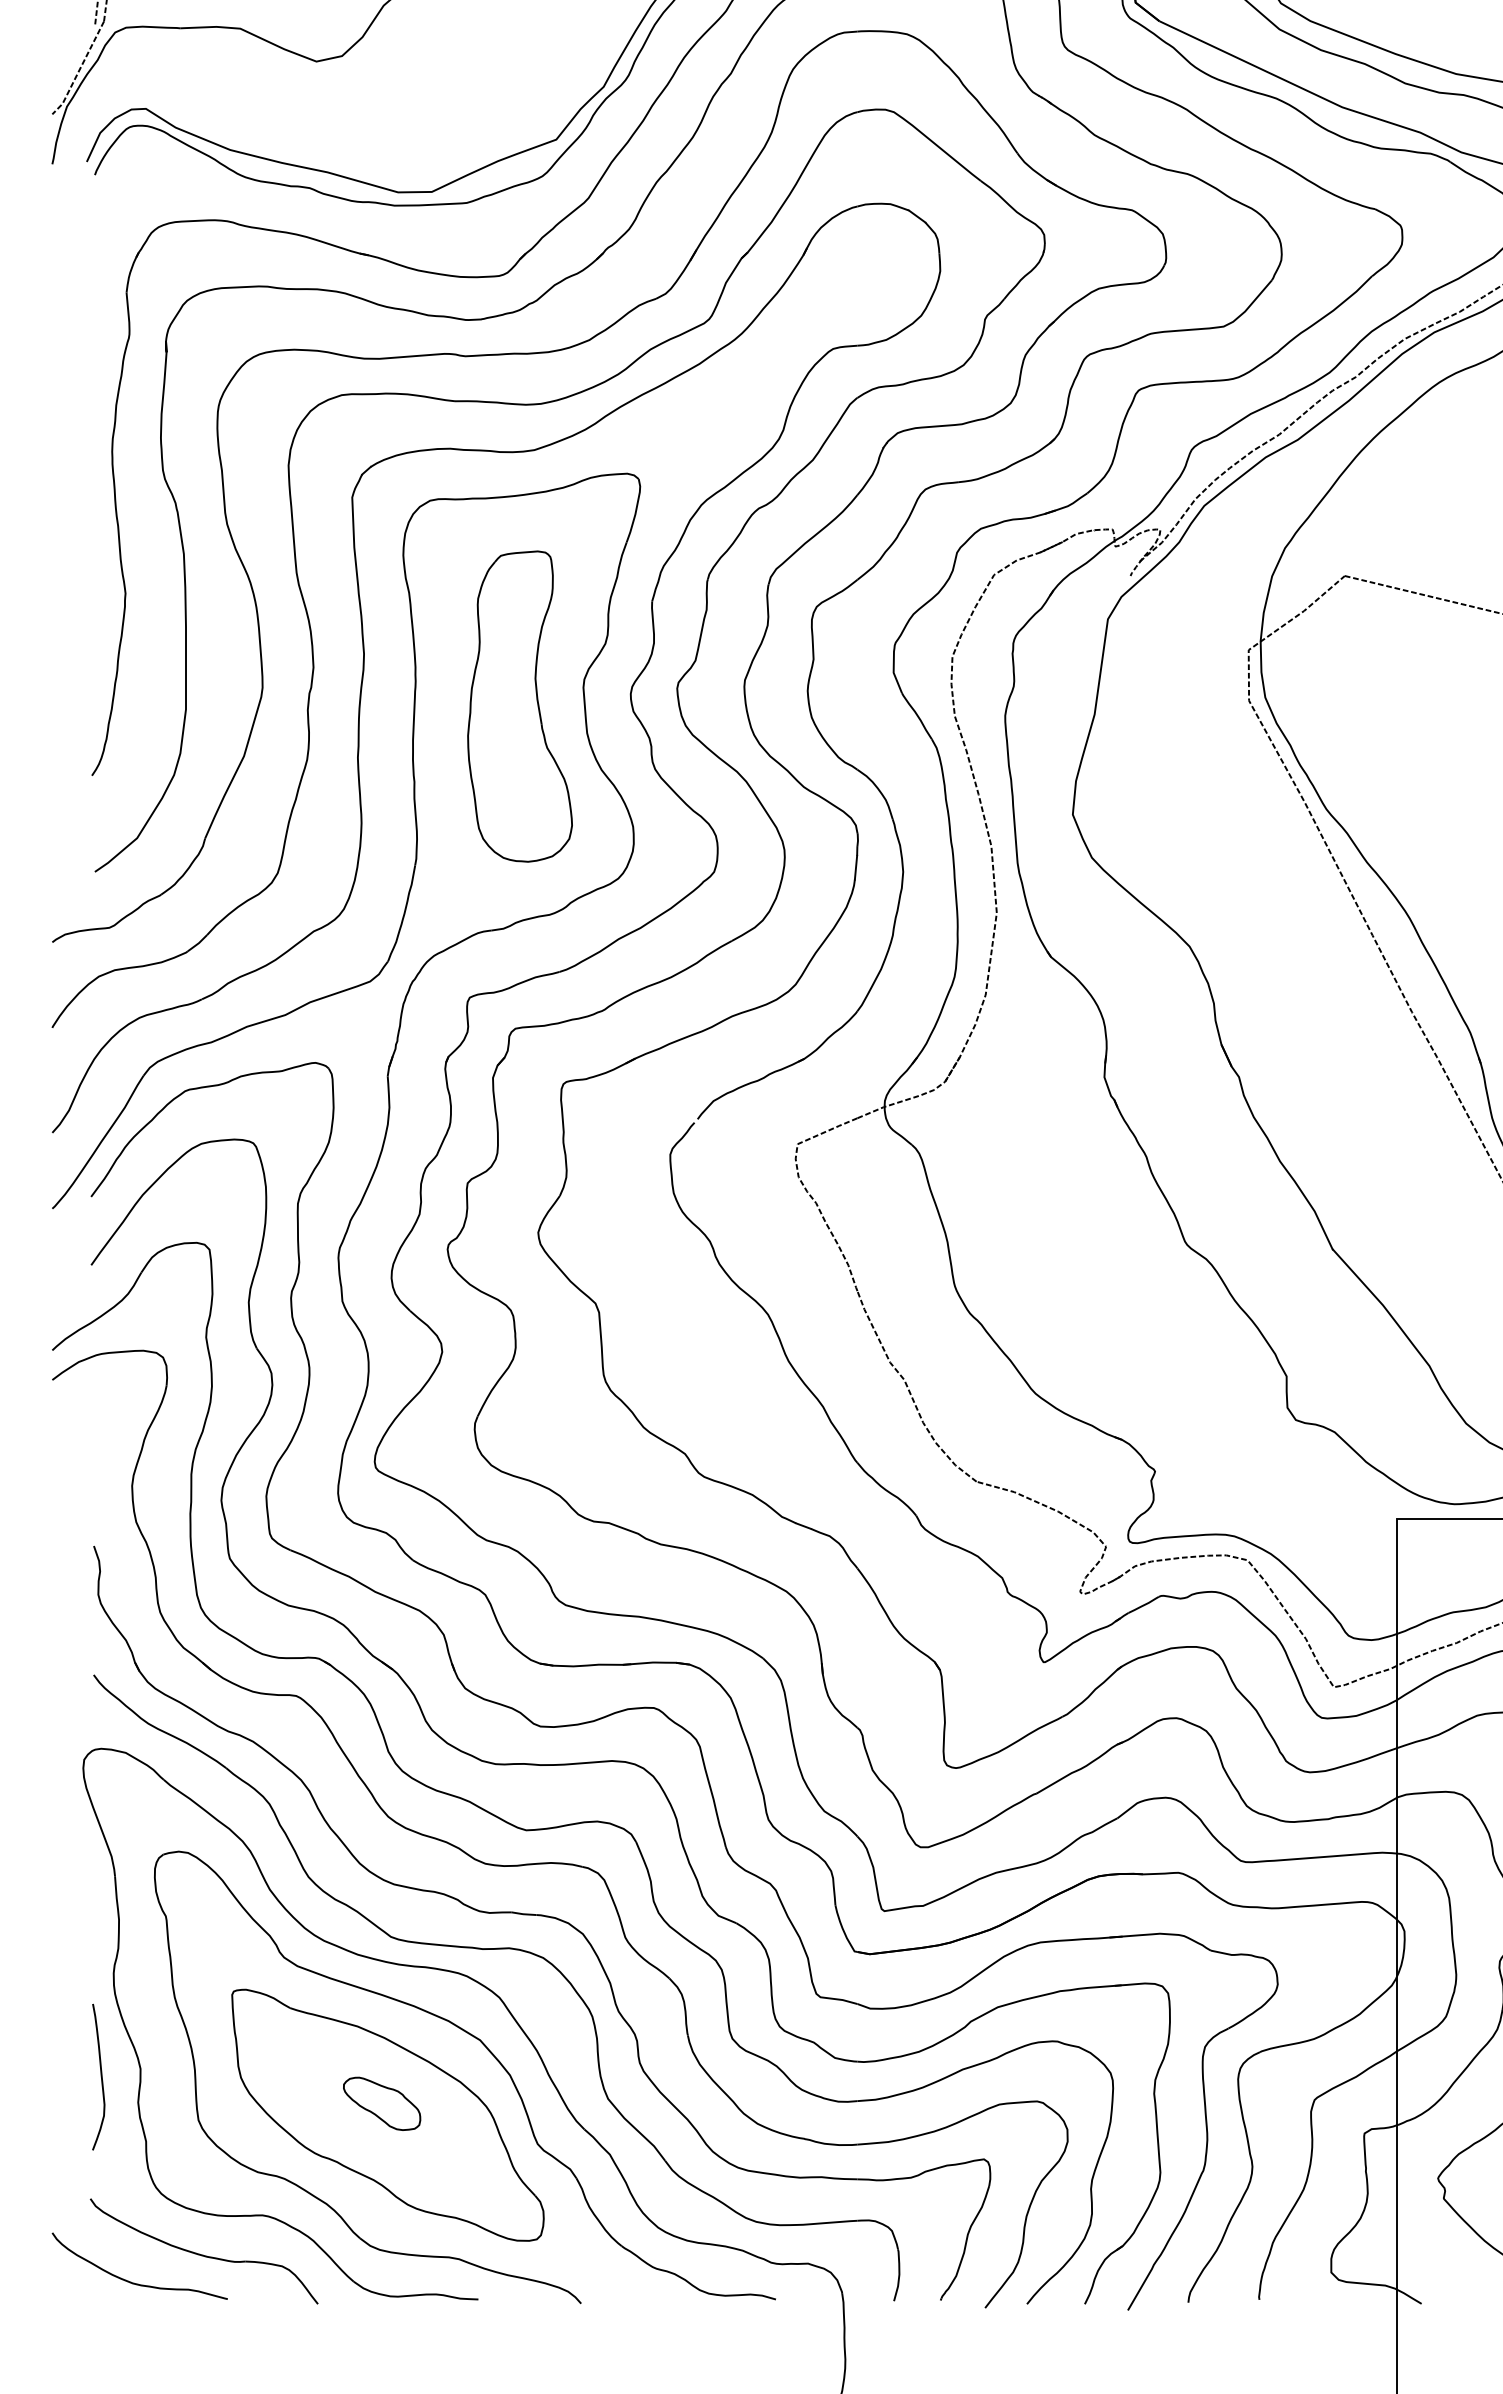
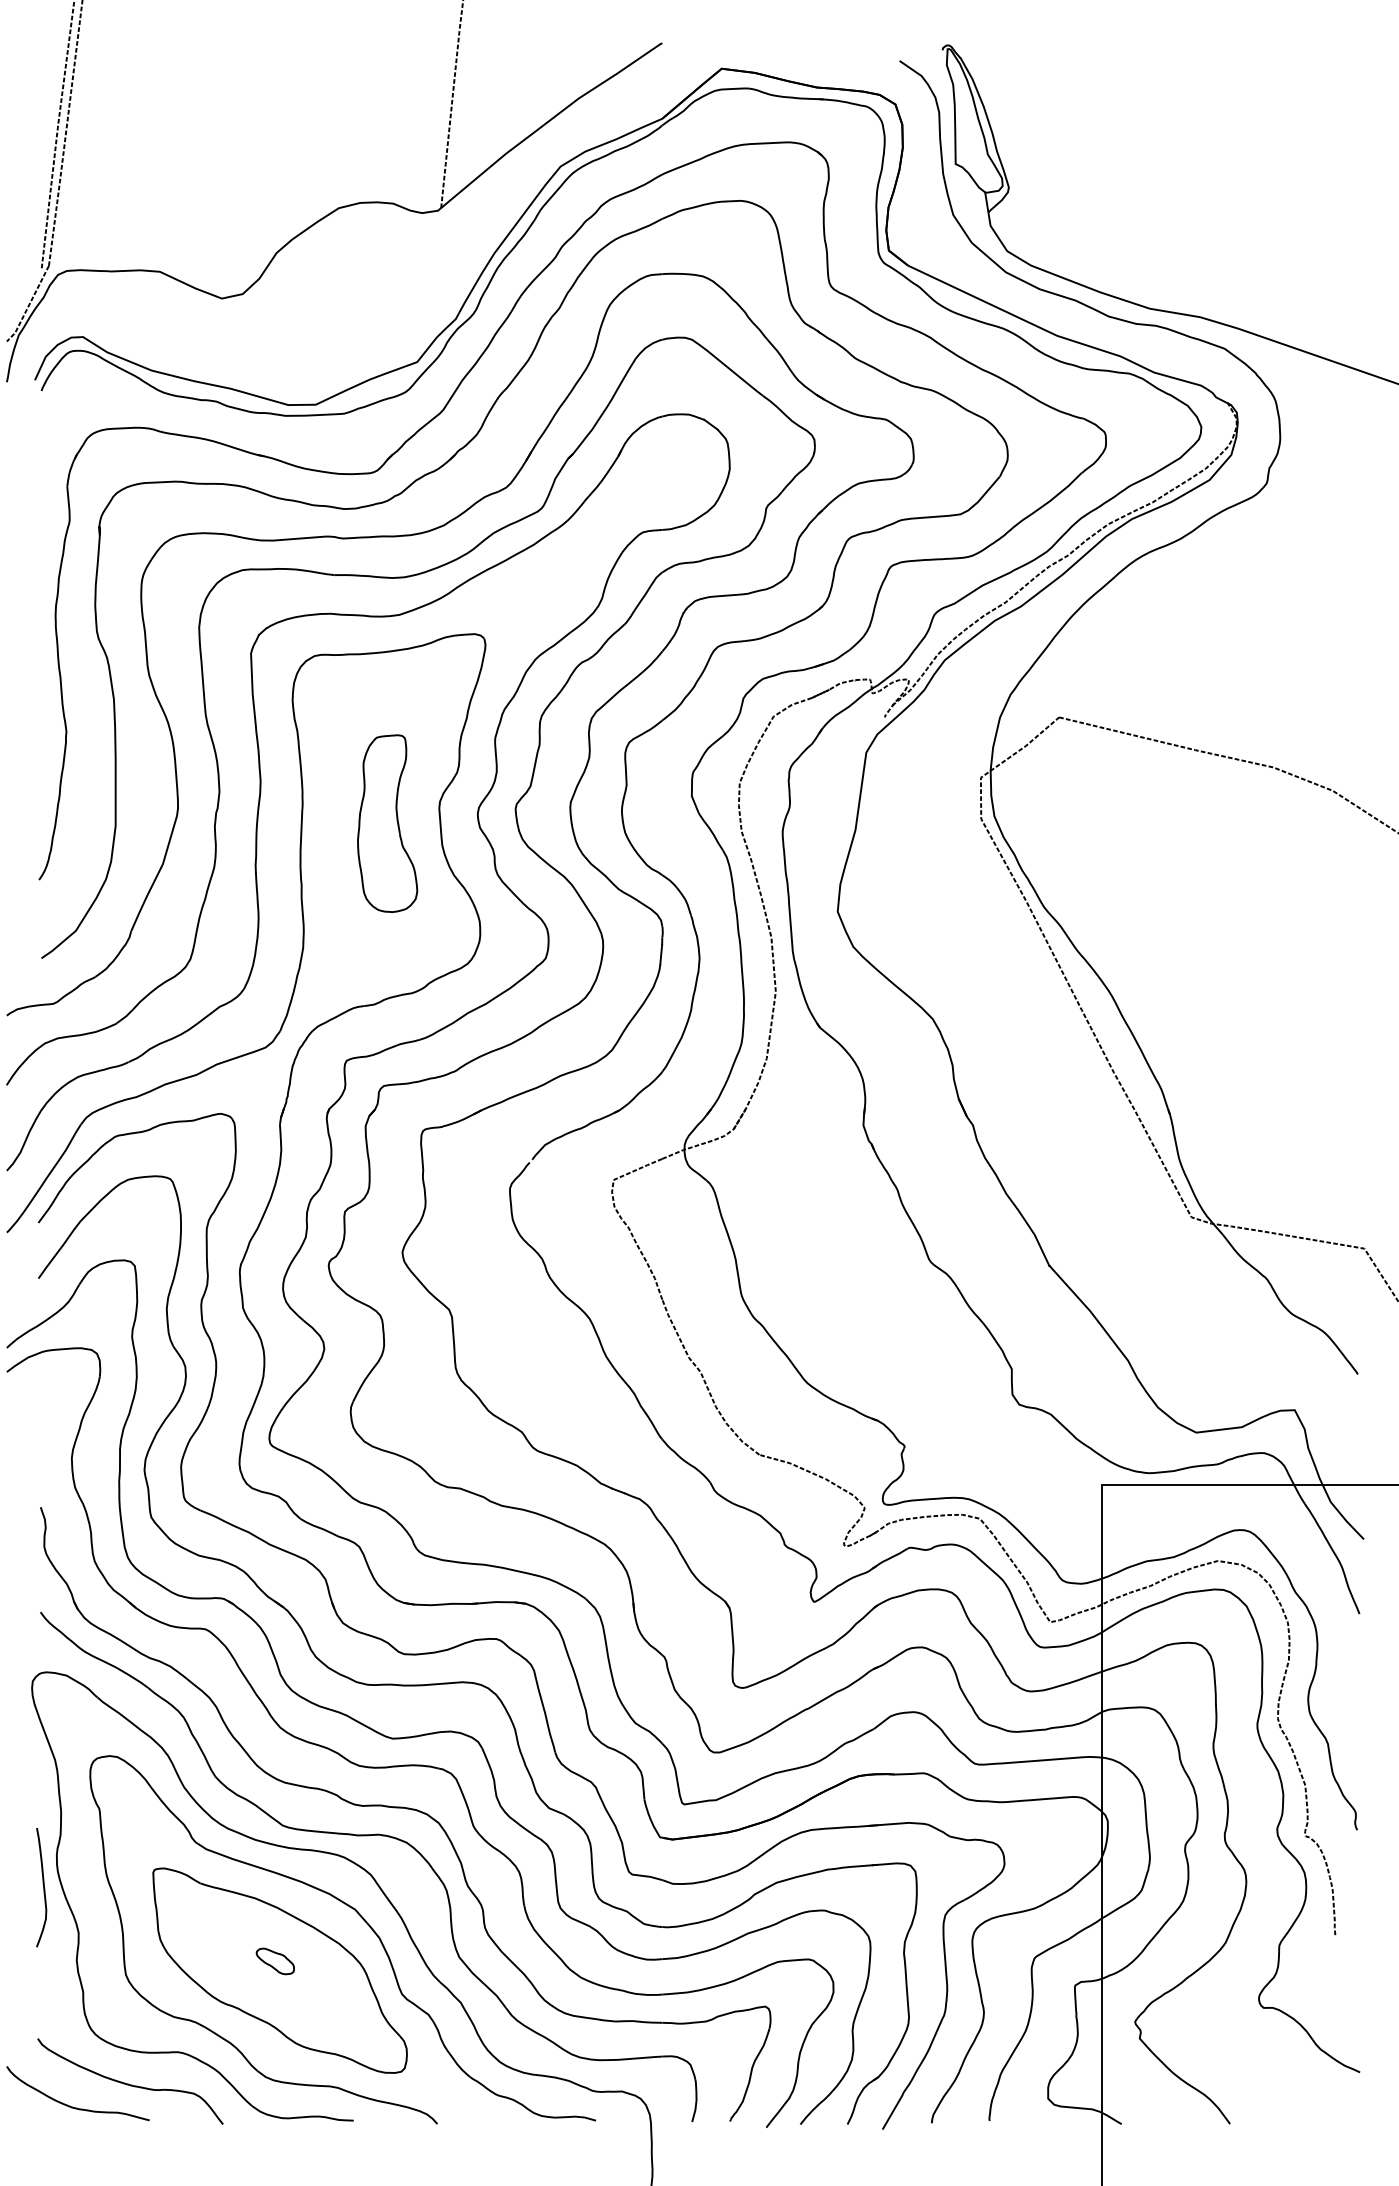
part: (519, 706) -> (387, 823), size x0.7
curve: (101, 2076) -> (43, 1887), moved
part: (382, 2103) -> (275, 1961), size x0.6

